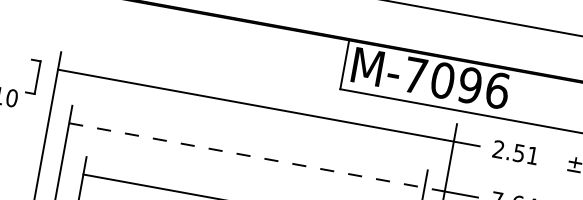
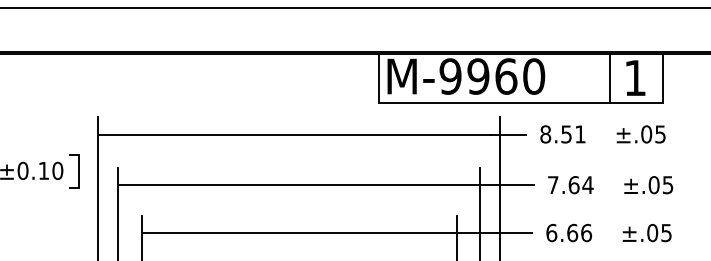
part: (32, 77) -> (74, 171), moved
text: (456, 83) -> (492, 76), M-7096 -> M-9960
line: (571, 105) -> (609, 78), added
text: (498, 149) -> (545, 134), 2.51 -> 8.51
line: (256, 157) -> (308, 185), dashed -> solid

